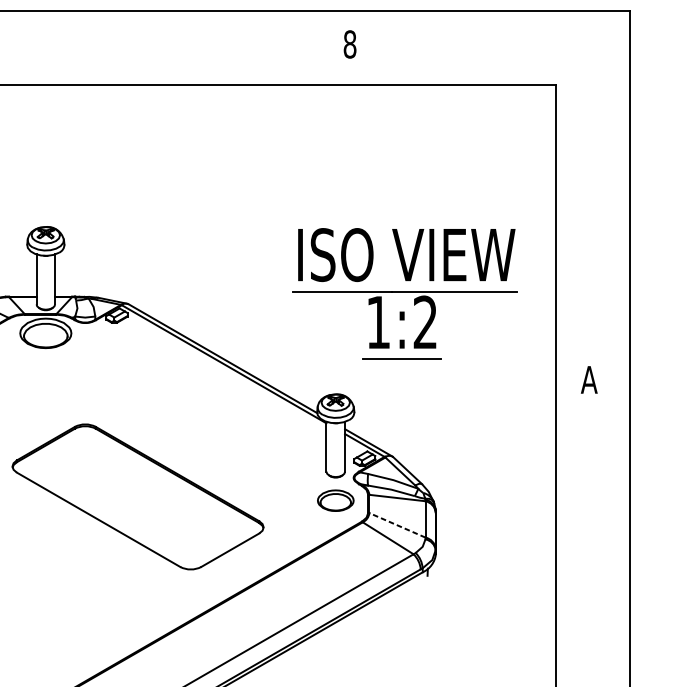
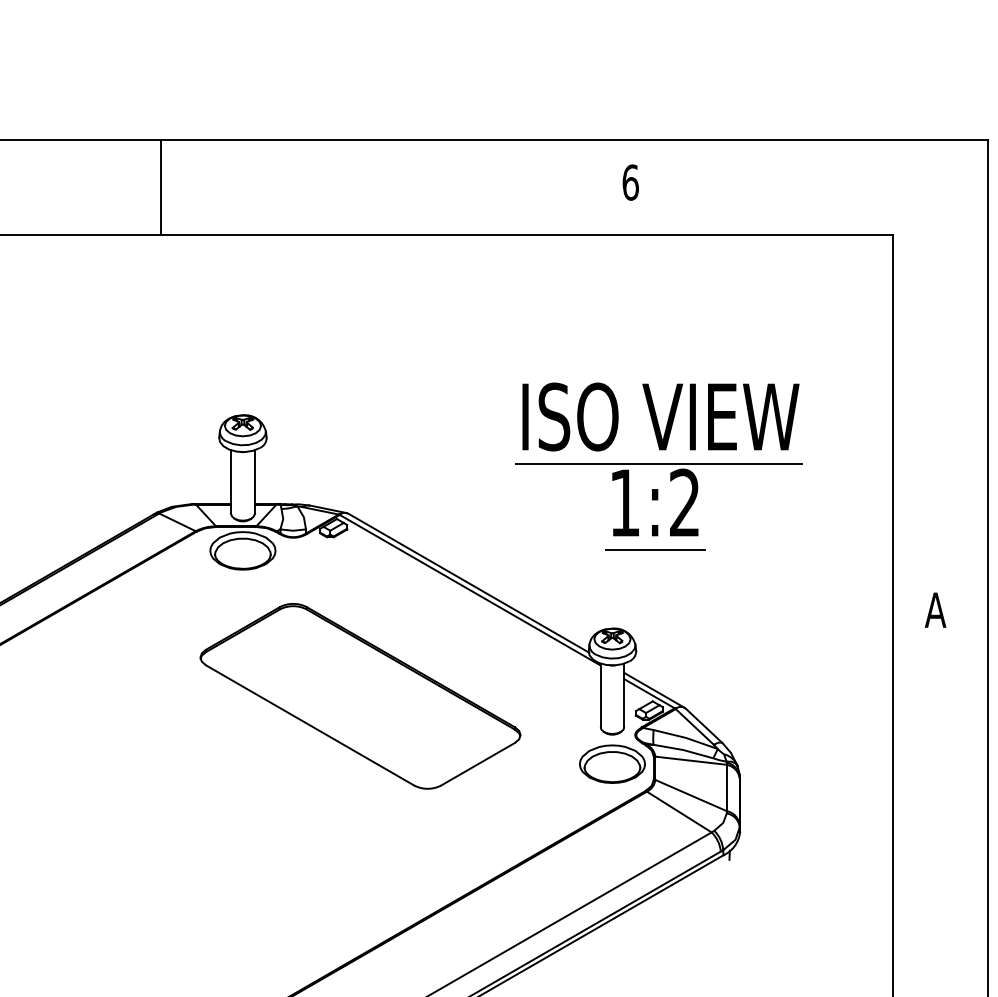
text: (349, 44) -> (630, 182), 8 -> 6
part: (404, 293) -> (658, 466), moved
part: (138, 497) -> (360, 696), moved
part: (335, 500) -> (612, 763), size x1.43
line: (396, 525) -> (690, 795), dashed -> solid

